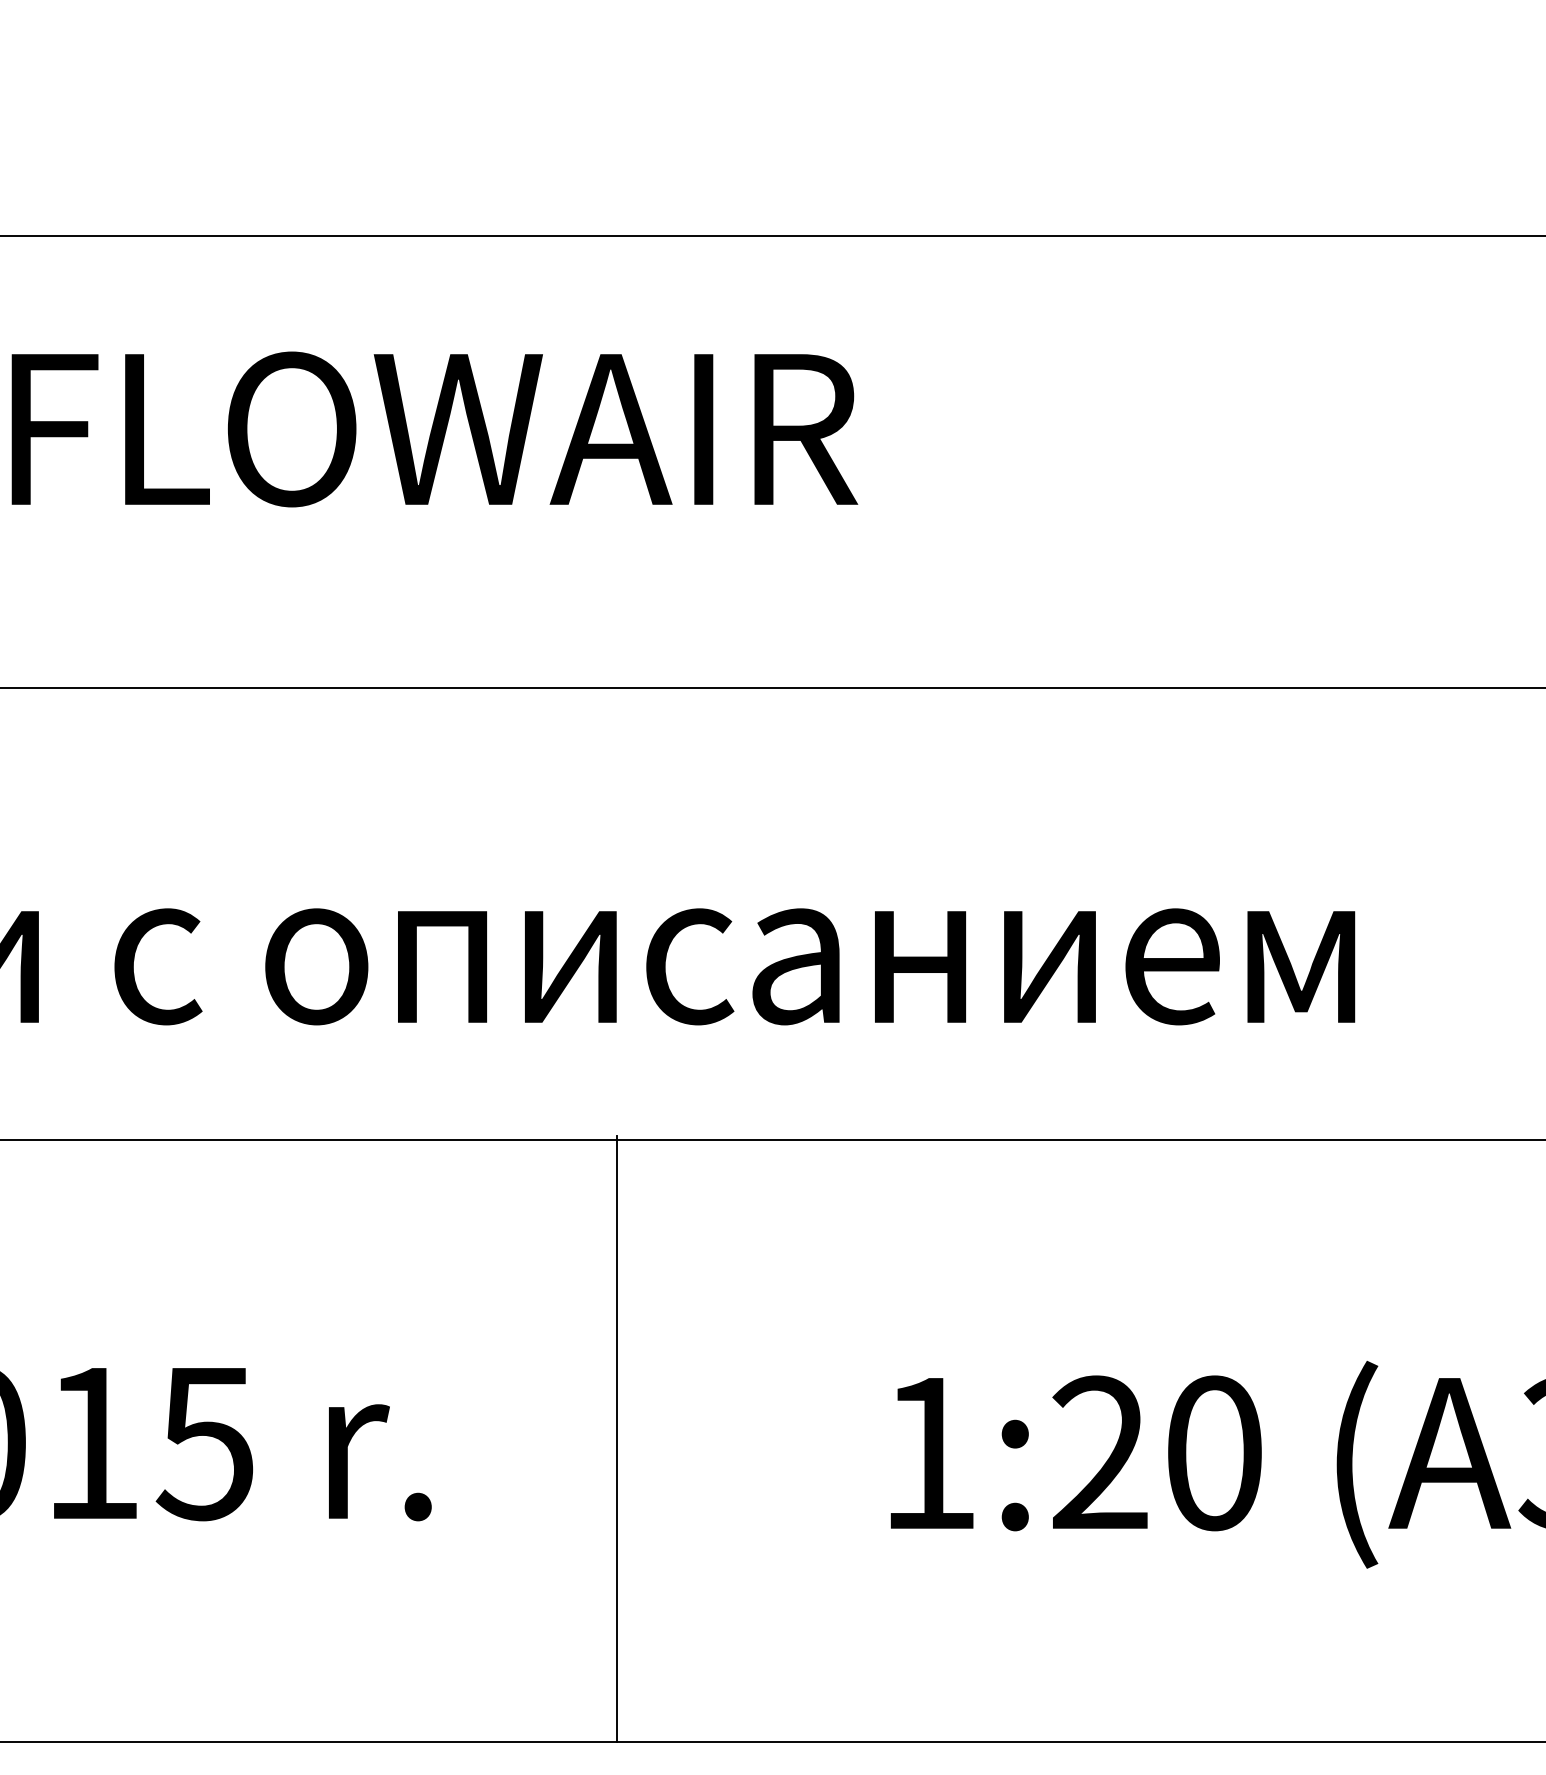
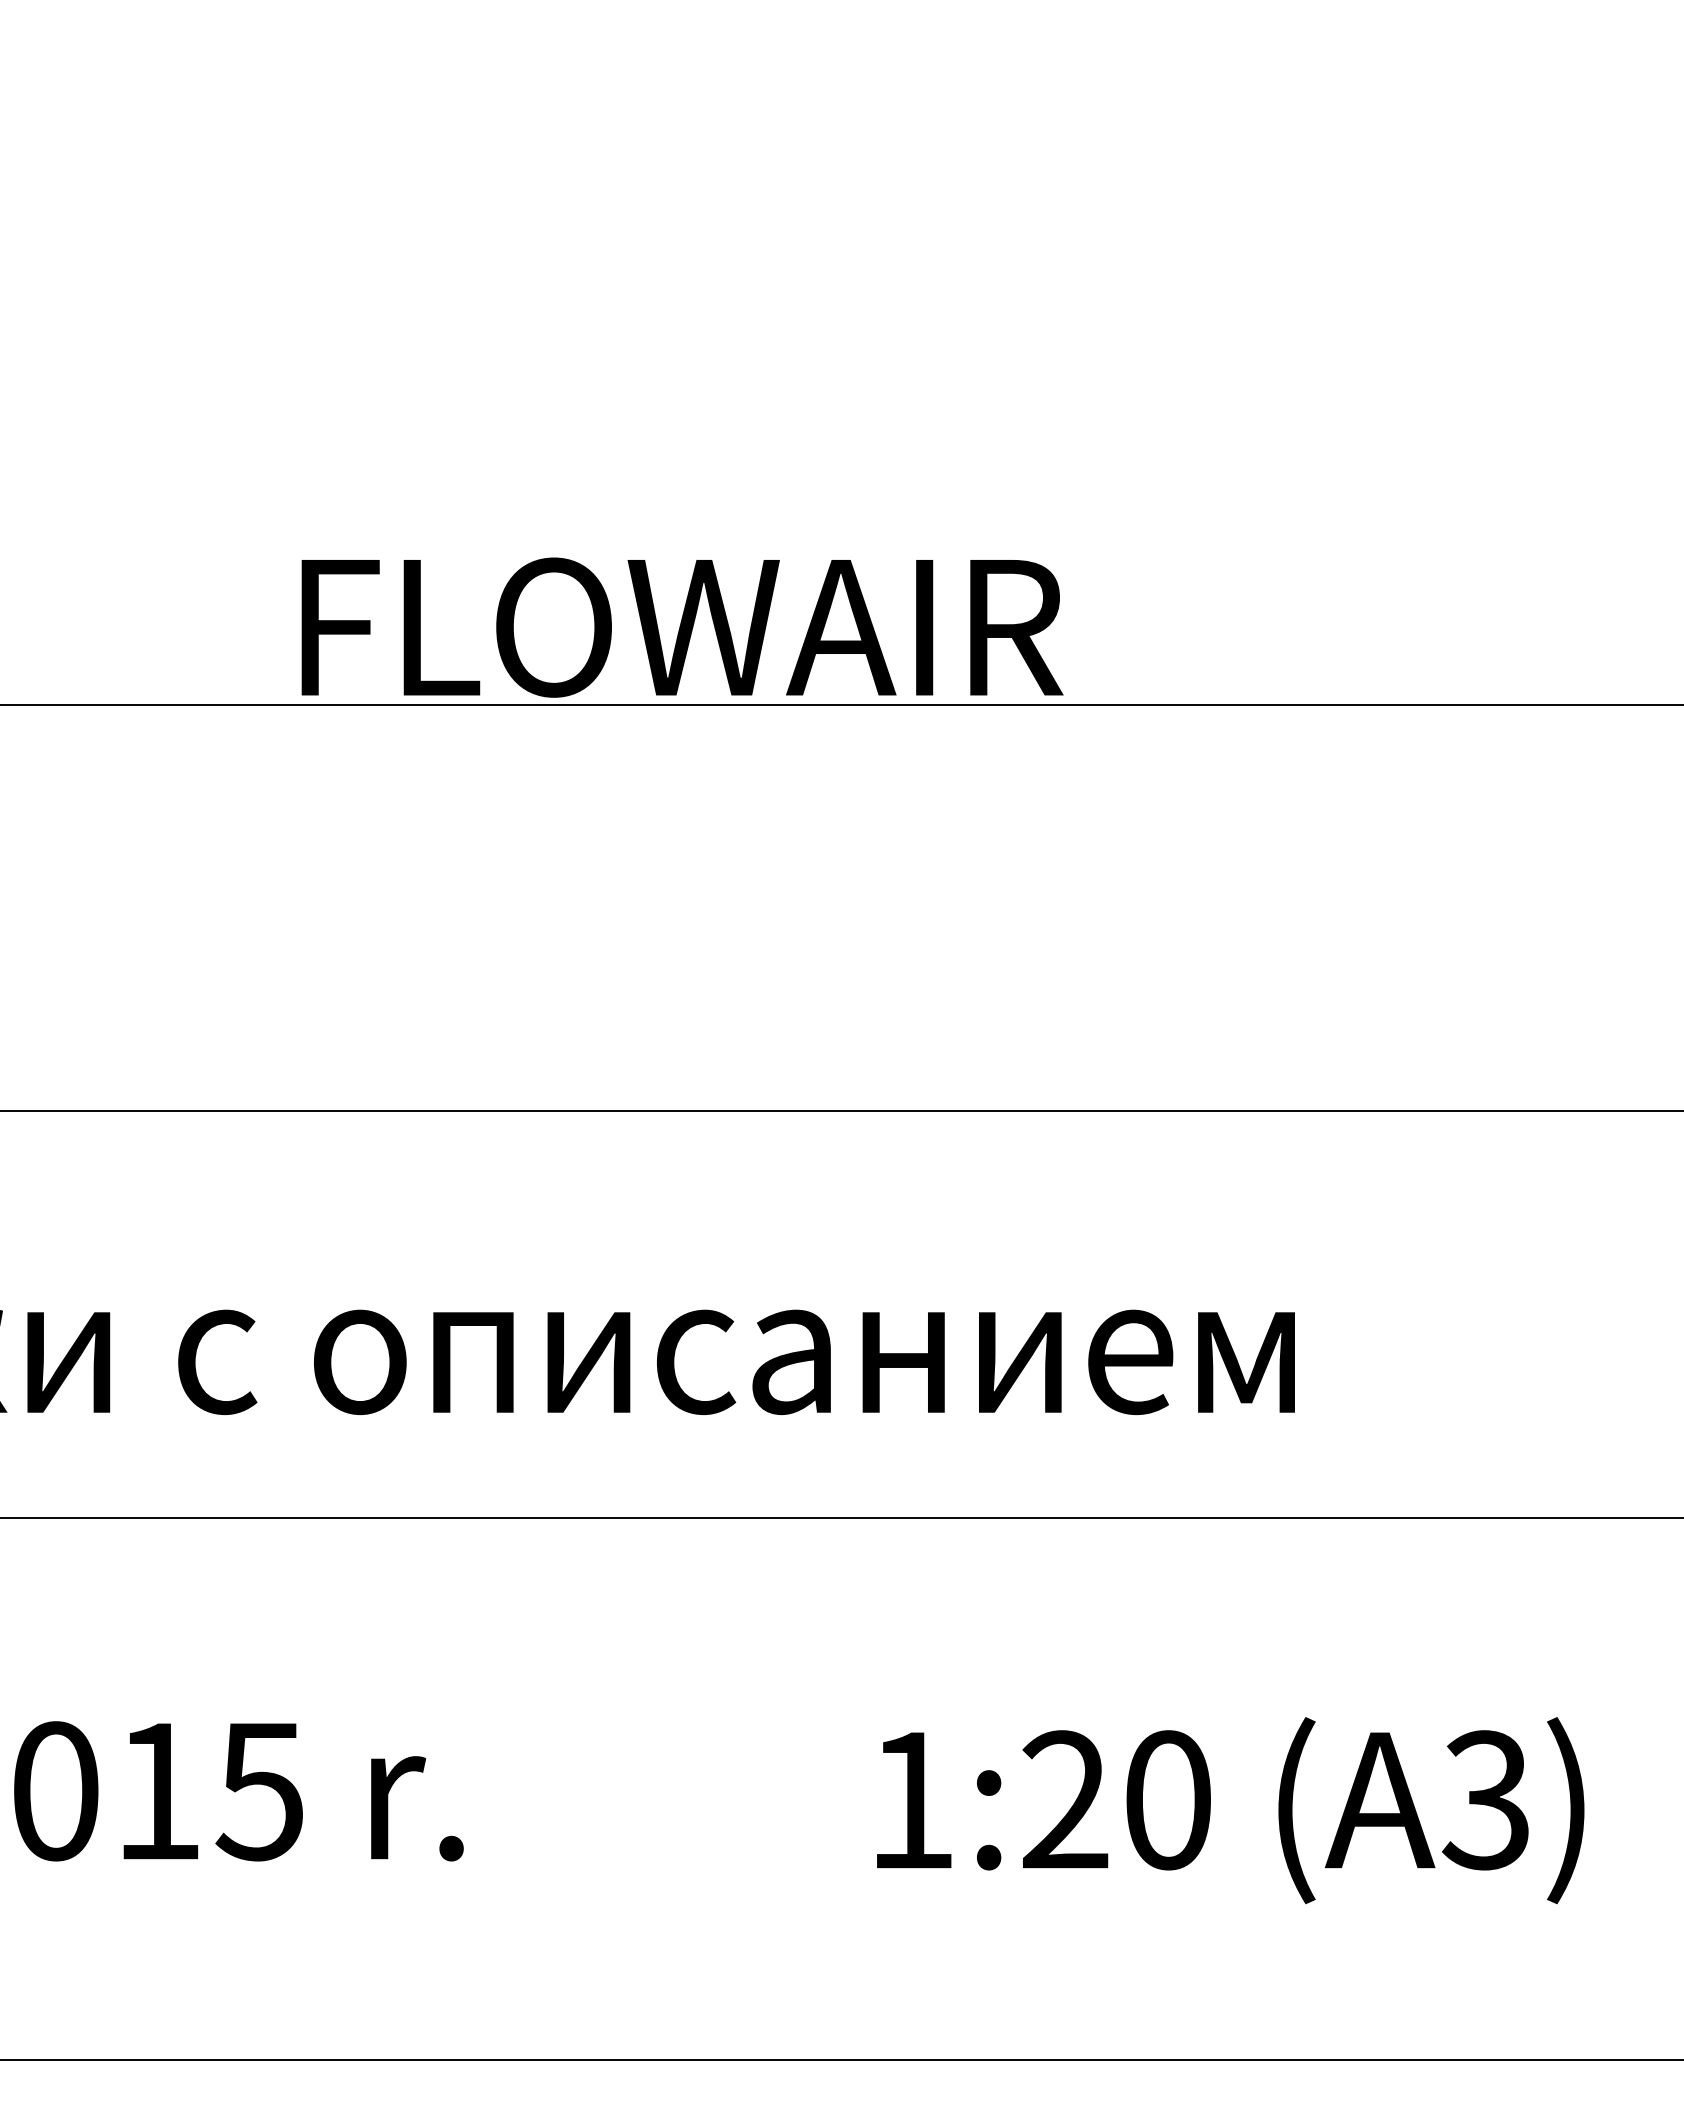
text: (434, 429) -> (682, 627), moved
line: (616, 1439) -> (630, 1787), removed

